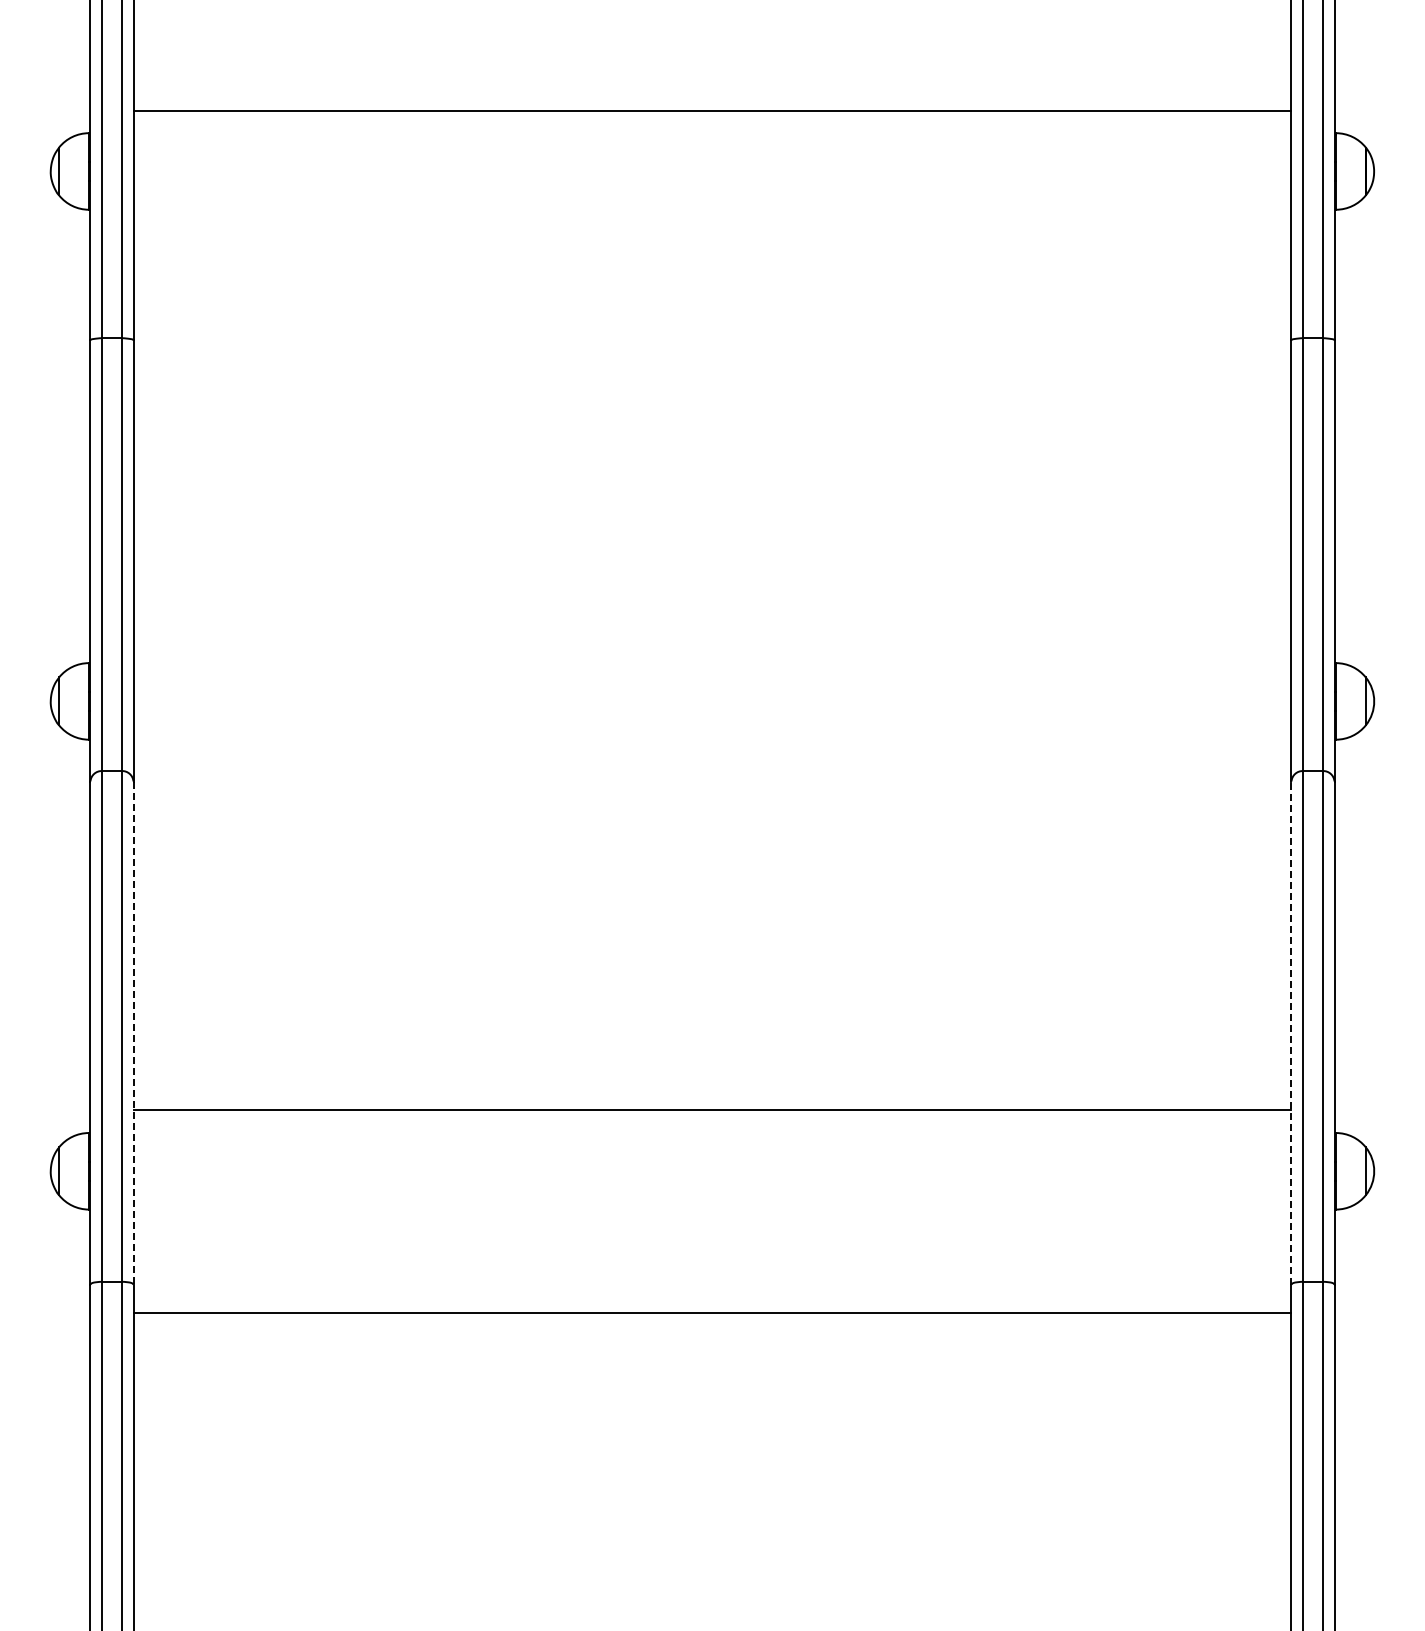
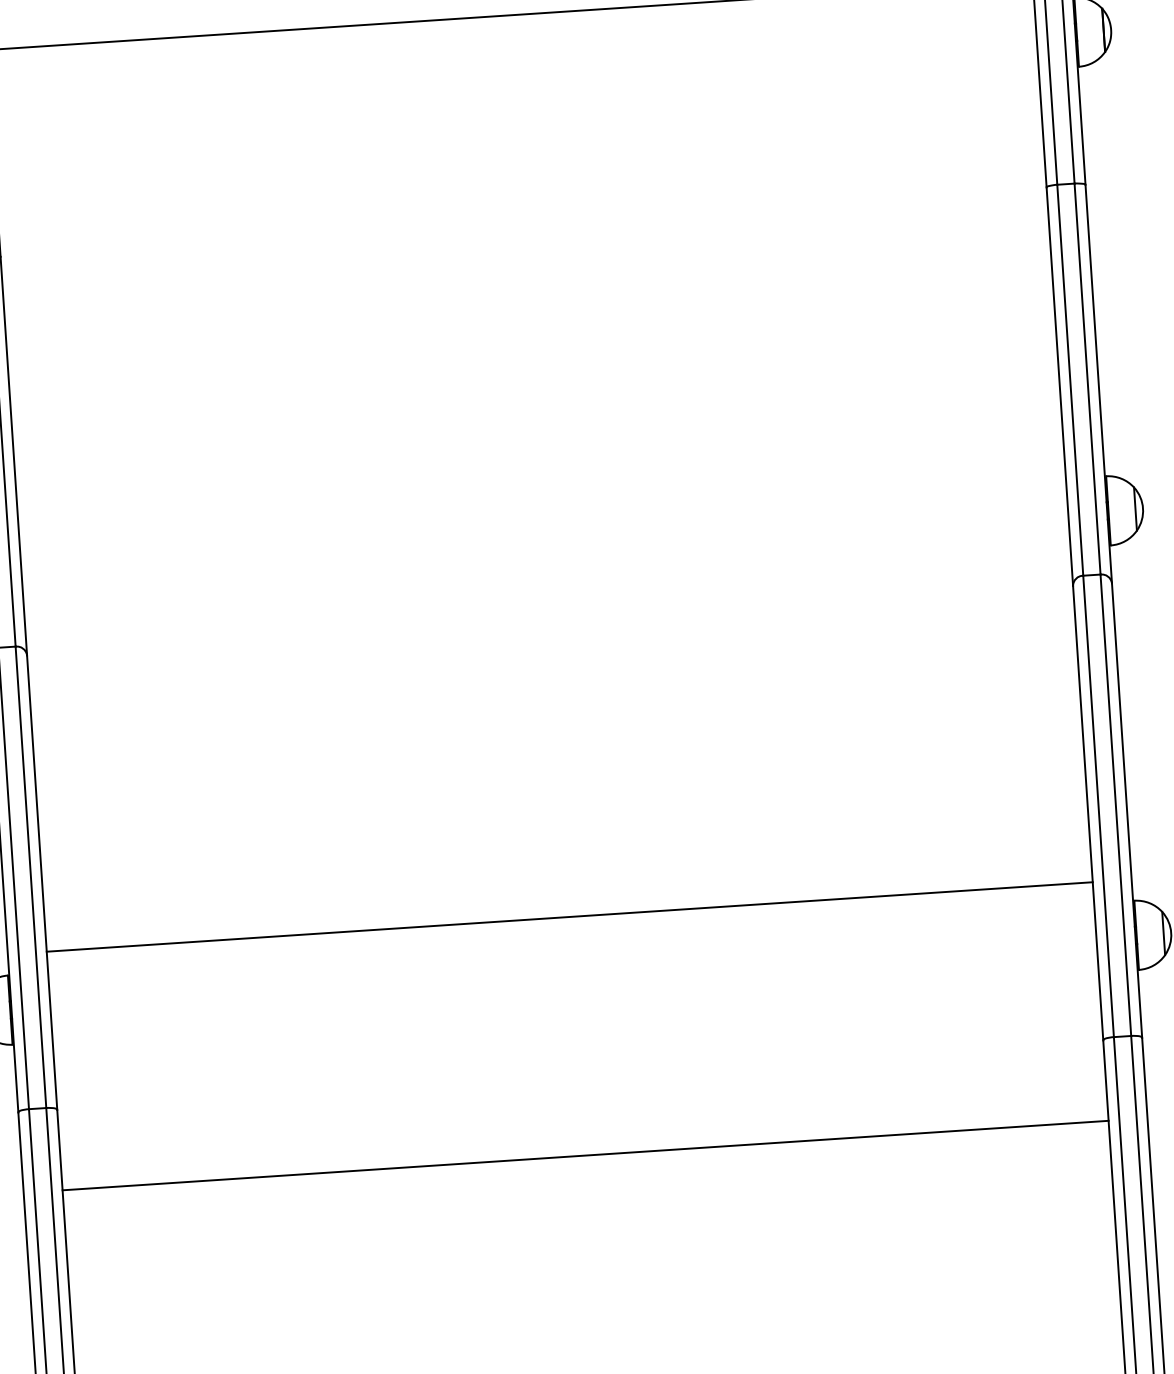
line: (133, 1033) -> (42, 882), dashed -> solid
line: (1291, 1033) -> (1088, 813), dashed -> solid
line: (712, 1312) -> (585, 1155), moved

